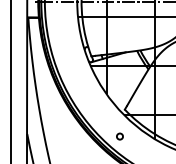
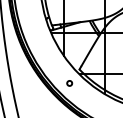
circle: (119, 136) -> (69, 83), moved

